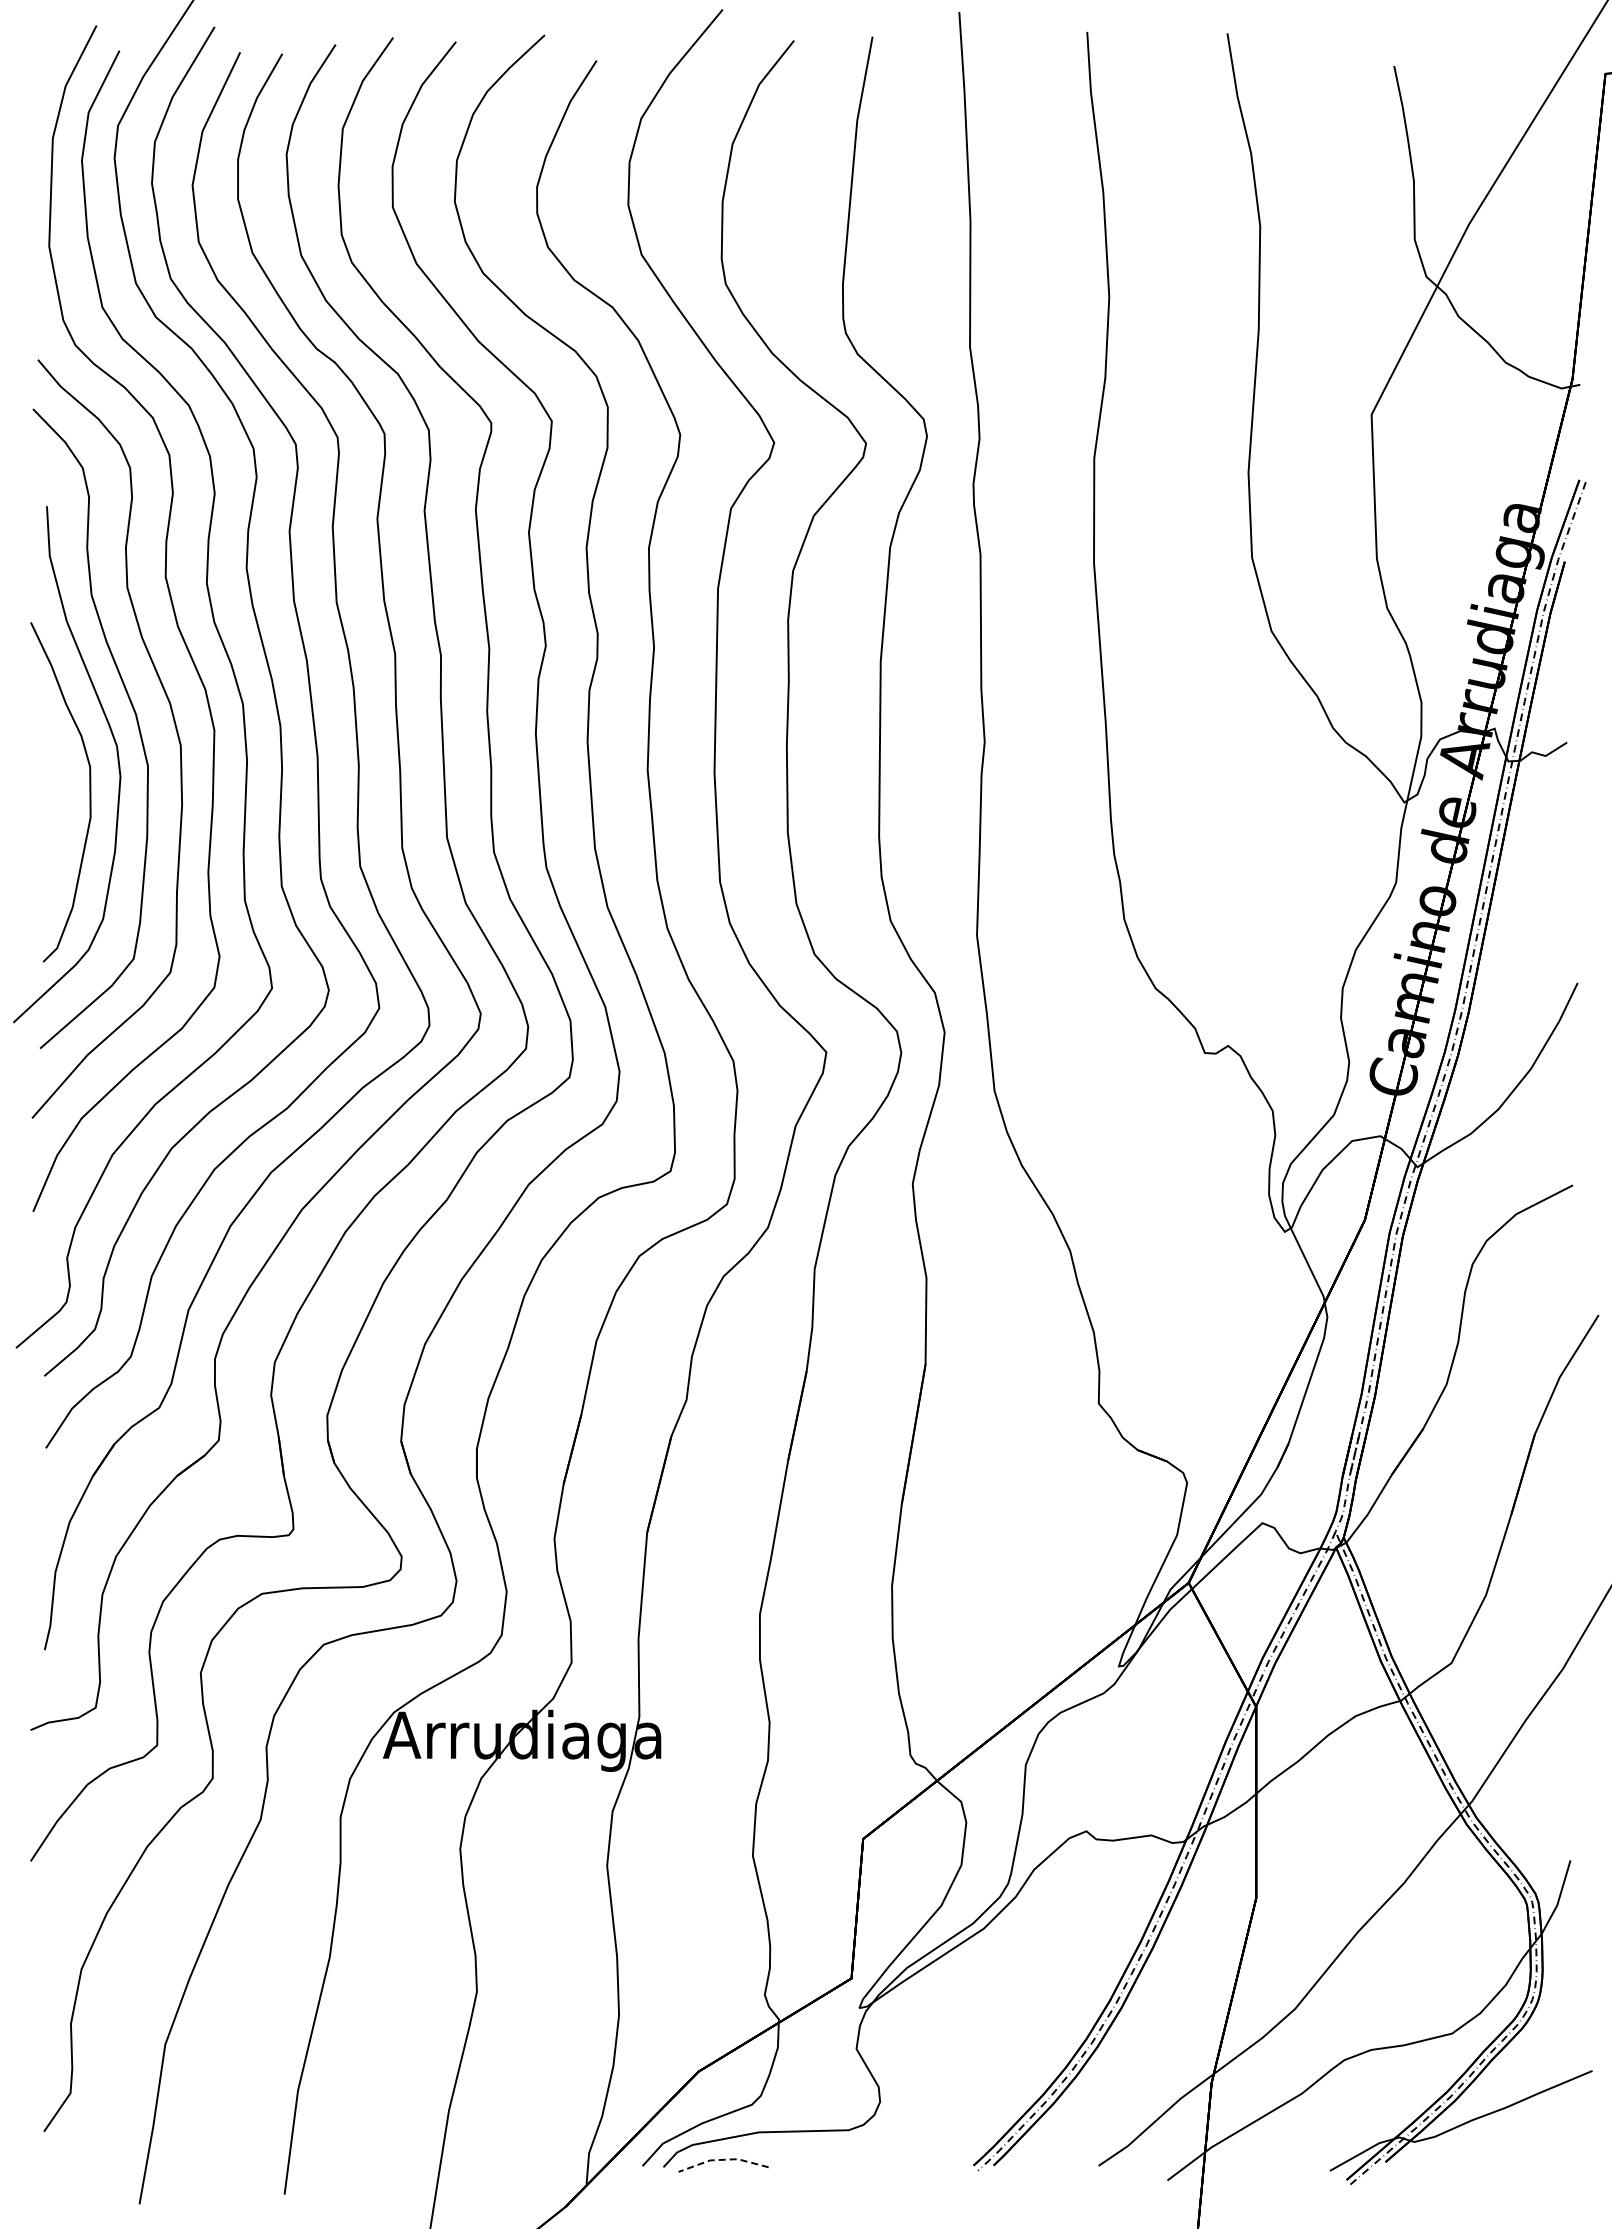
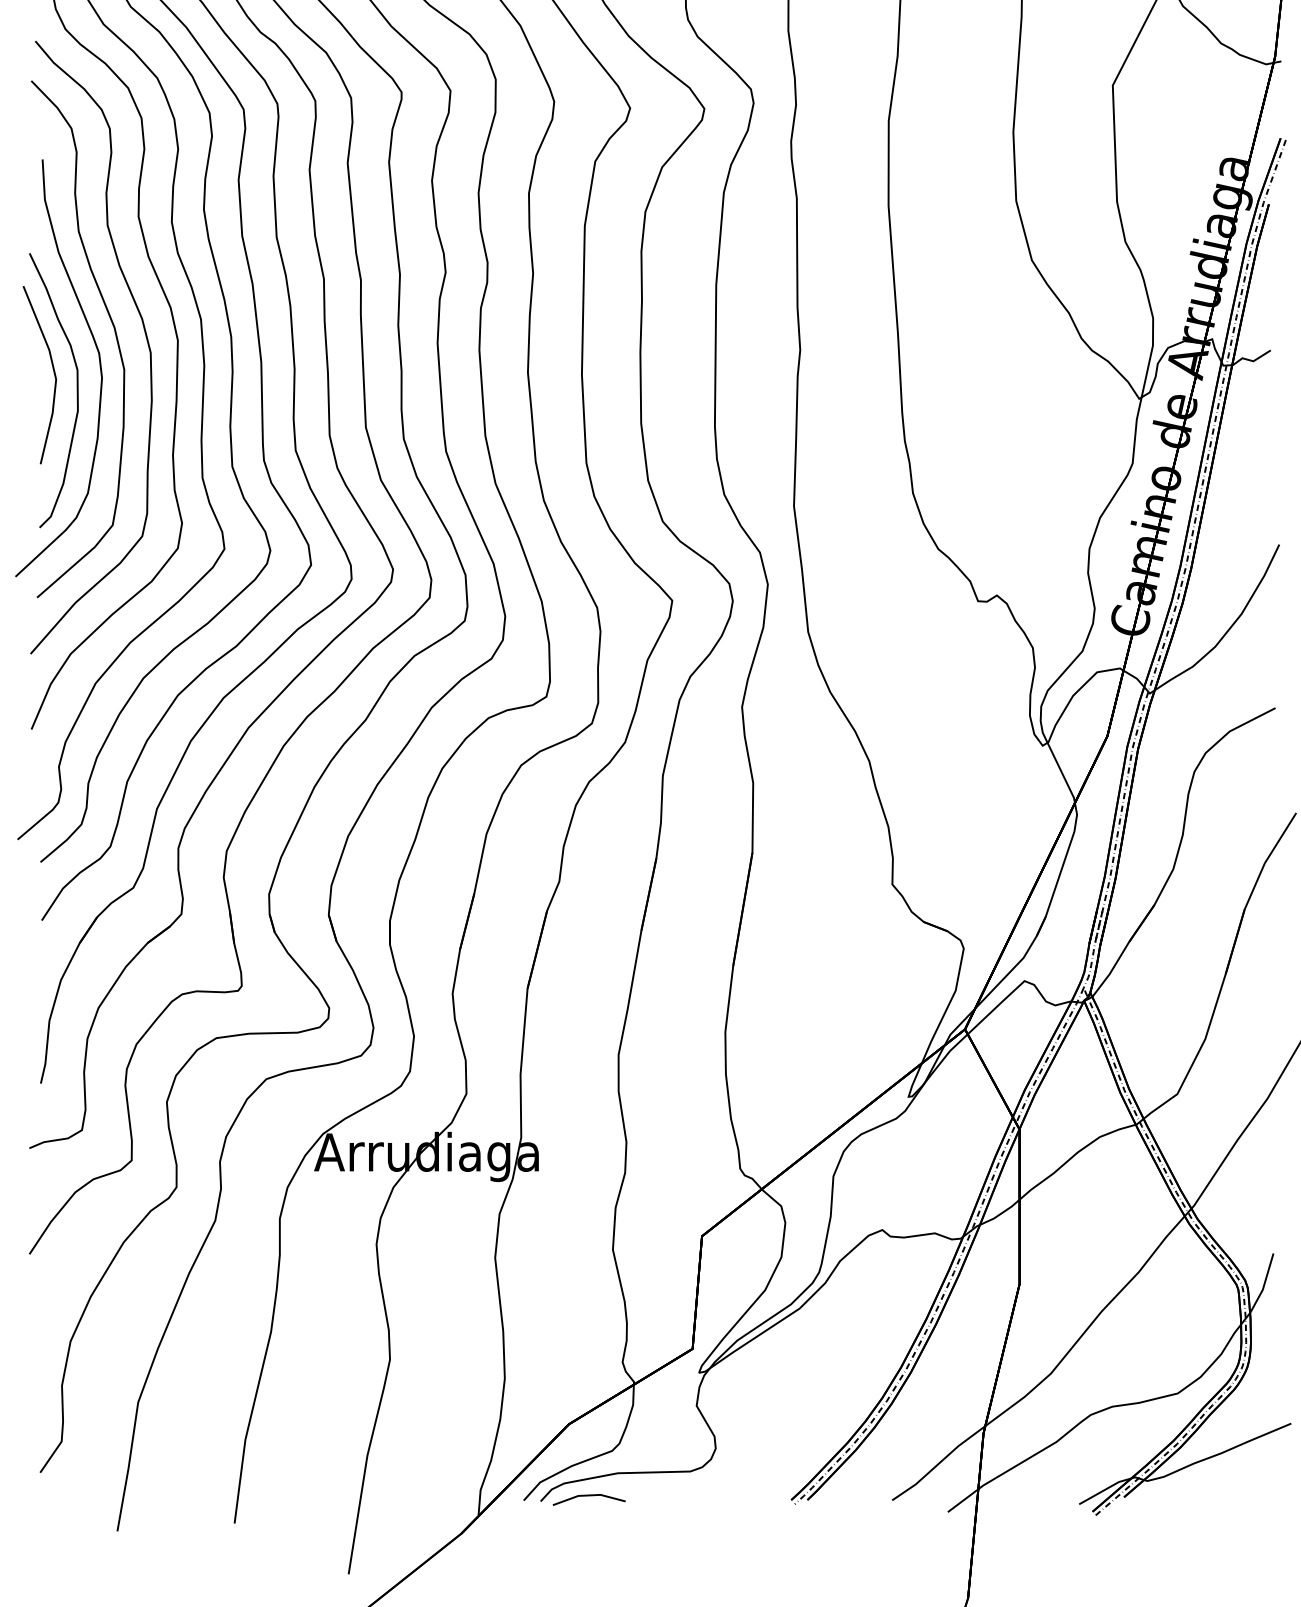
line: (60, 769) -> (53, 372), added
line: (722, 2159) -> (588, 1495), dashed -> solid

